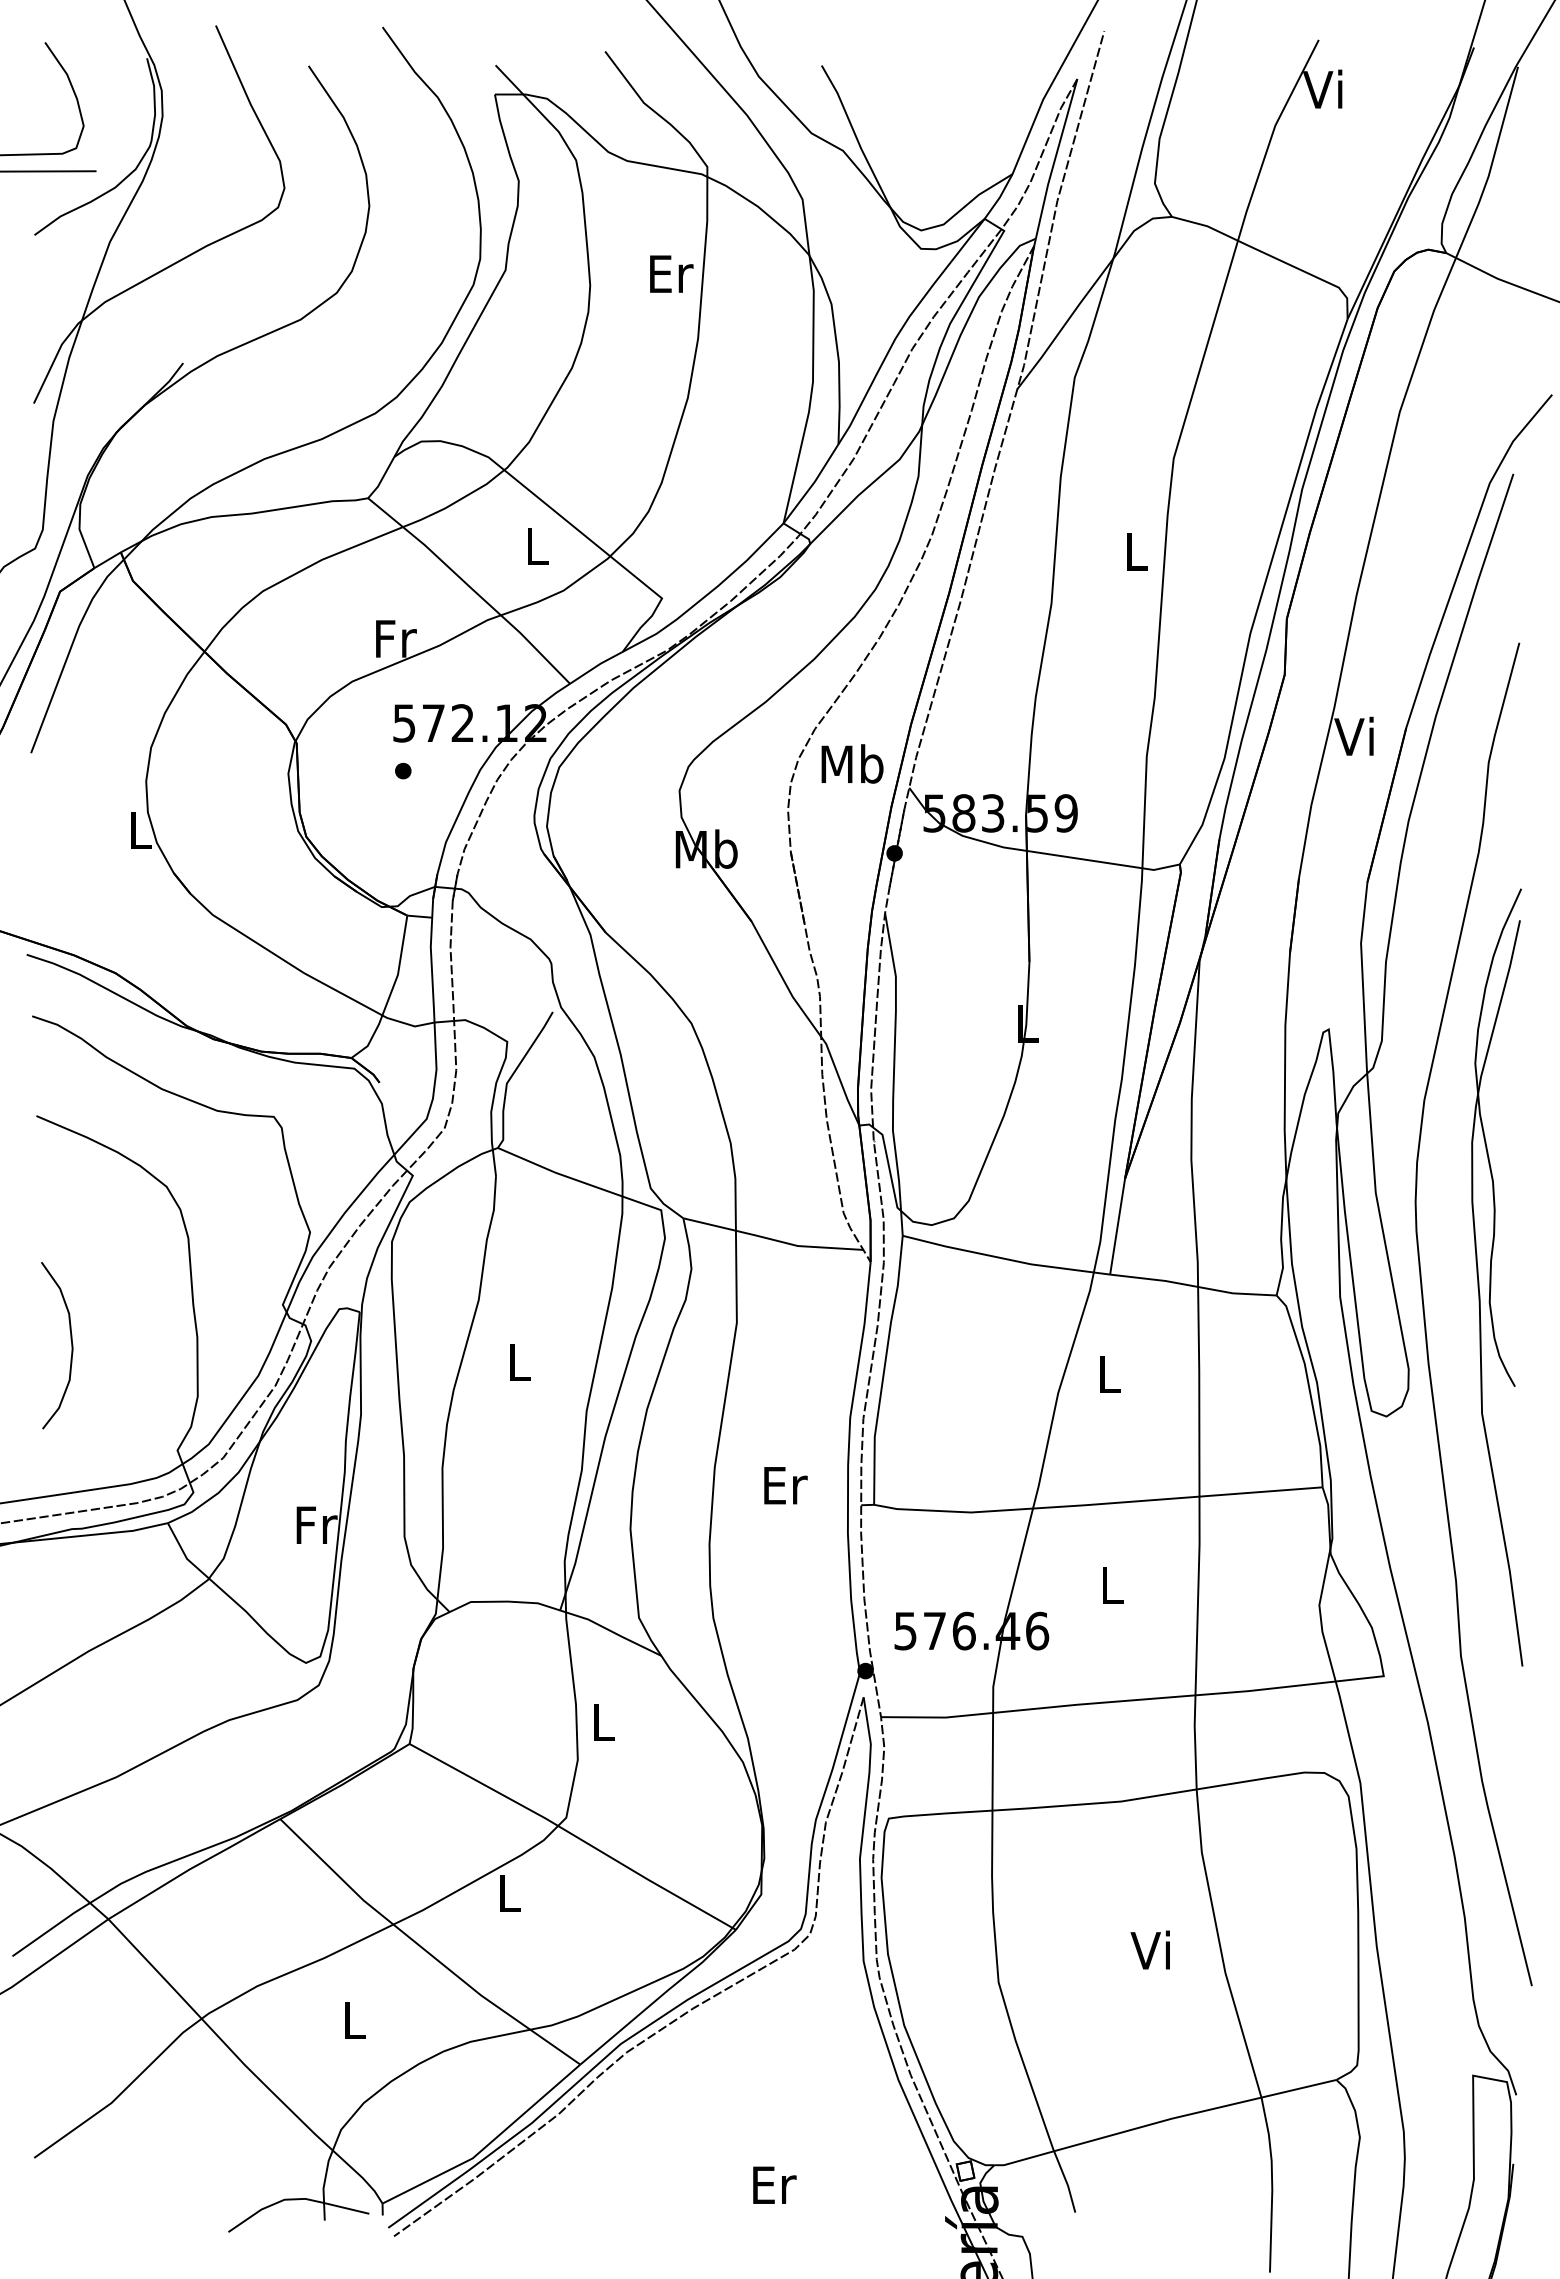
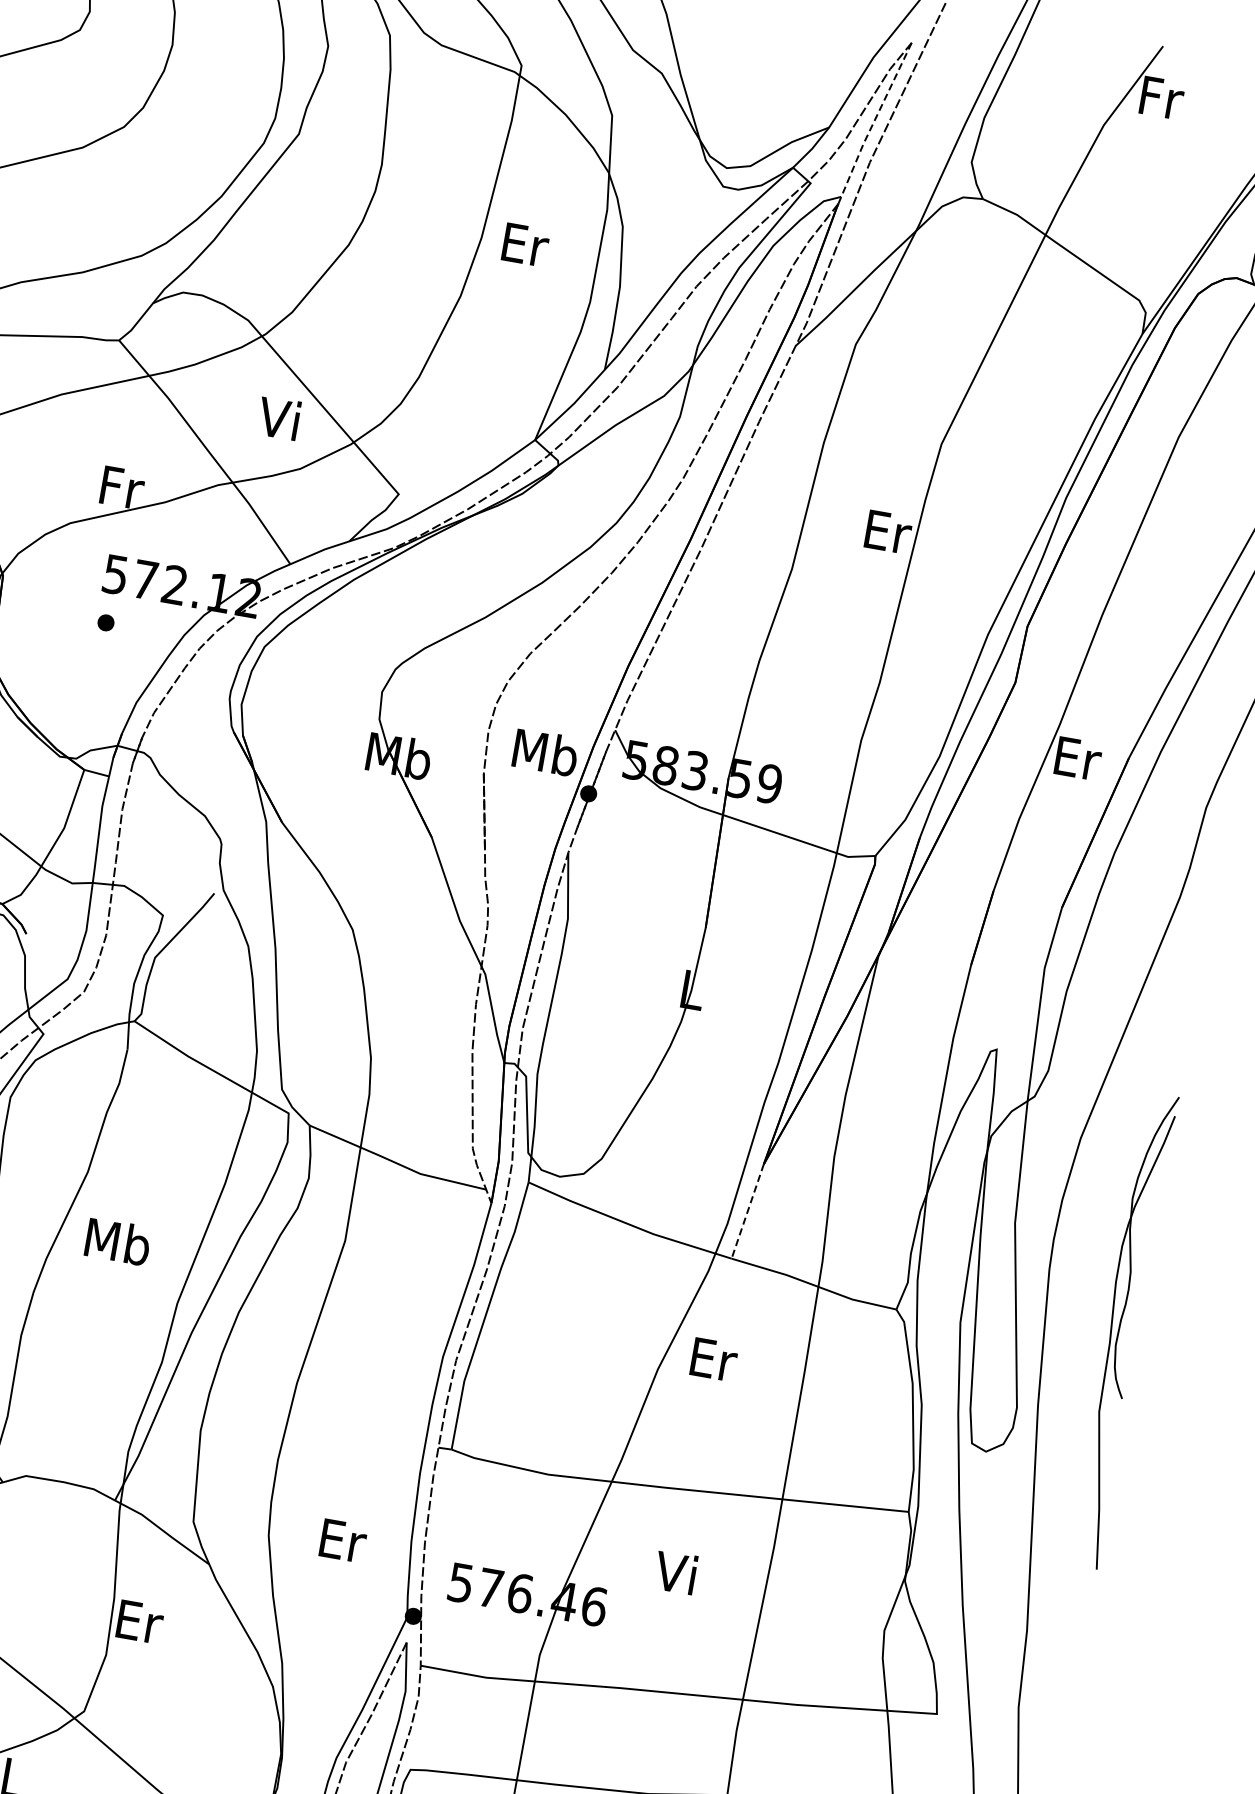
text: (1325, 88) -> (1161, 96), Vi -> Fr
line: (1054, 162) -> (873, 123), solid -> dashed
text: (671, 273) -> (525, 244), moved
text: (533, 545) -> (278, 417), L -> Vi
text: (1137, 551) -> (888, 531), L -> Er
text: (1356, 735) -> (1077, 756), Vi -> Er
text: (852, 763) -> (545, 751), moved
line: (1117, 1226) -> (747, 1211), solid -> dashed
part: (1497, 1277) -> (1123, 1330), size x0.6
text: (519, 1361) -> (118, 1241), L -> Mb
text: (1110, 1373) -> (714, 1358), L -> Er
text: (785, 1485) -> (343, 1540), moved
text: (1108, 1584) -> (674, 1572), L -> Vi
text: (604, 1722) -> (139, 1621), L -> Er

